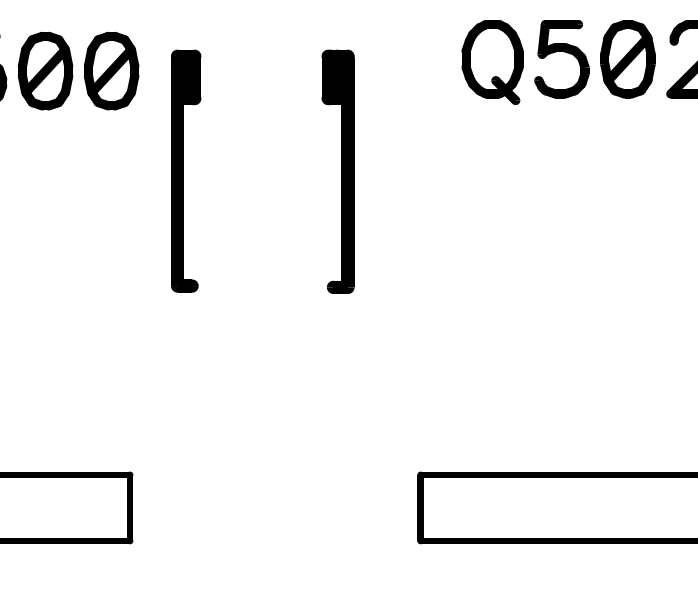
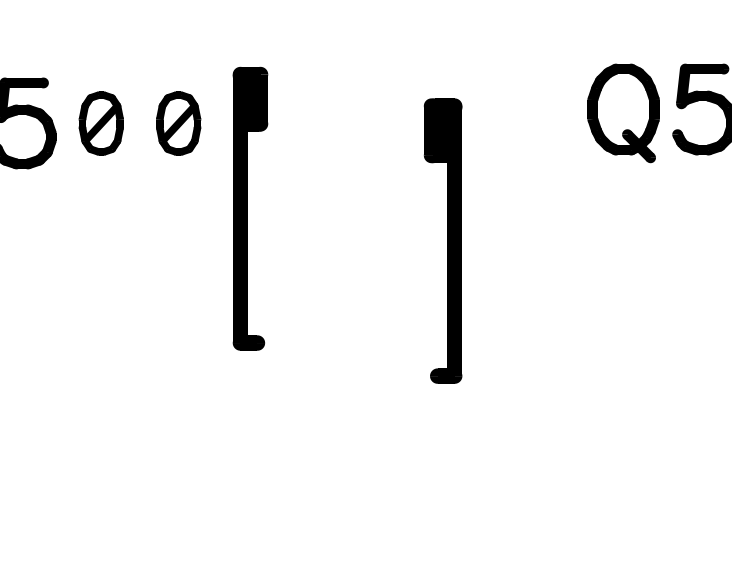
part: (45, 71) -> (101, 123), size x0.7
part: (111, 71) -> (178, 123), size x0.7
part: (186, 170) -> (250, 207), moved

